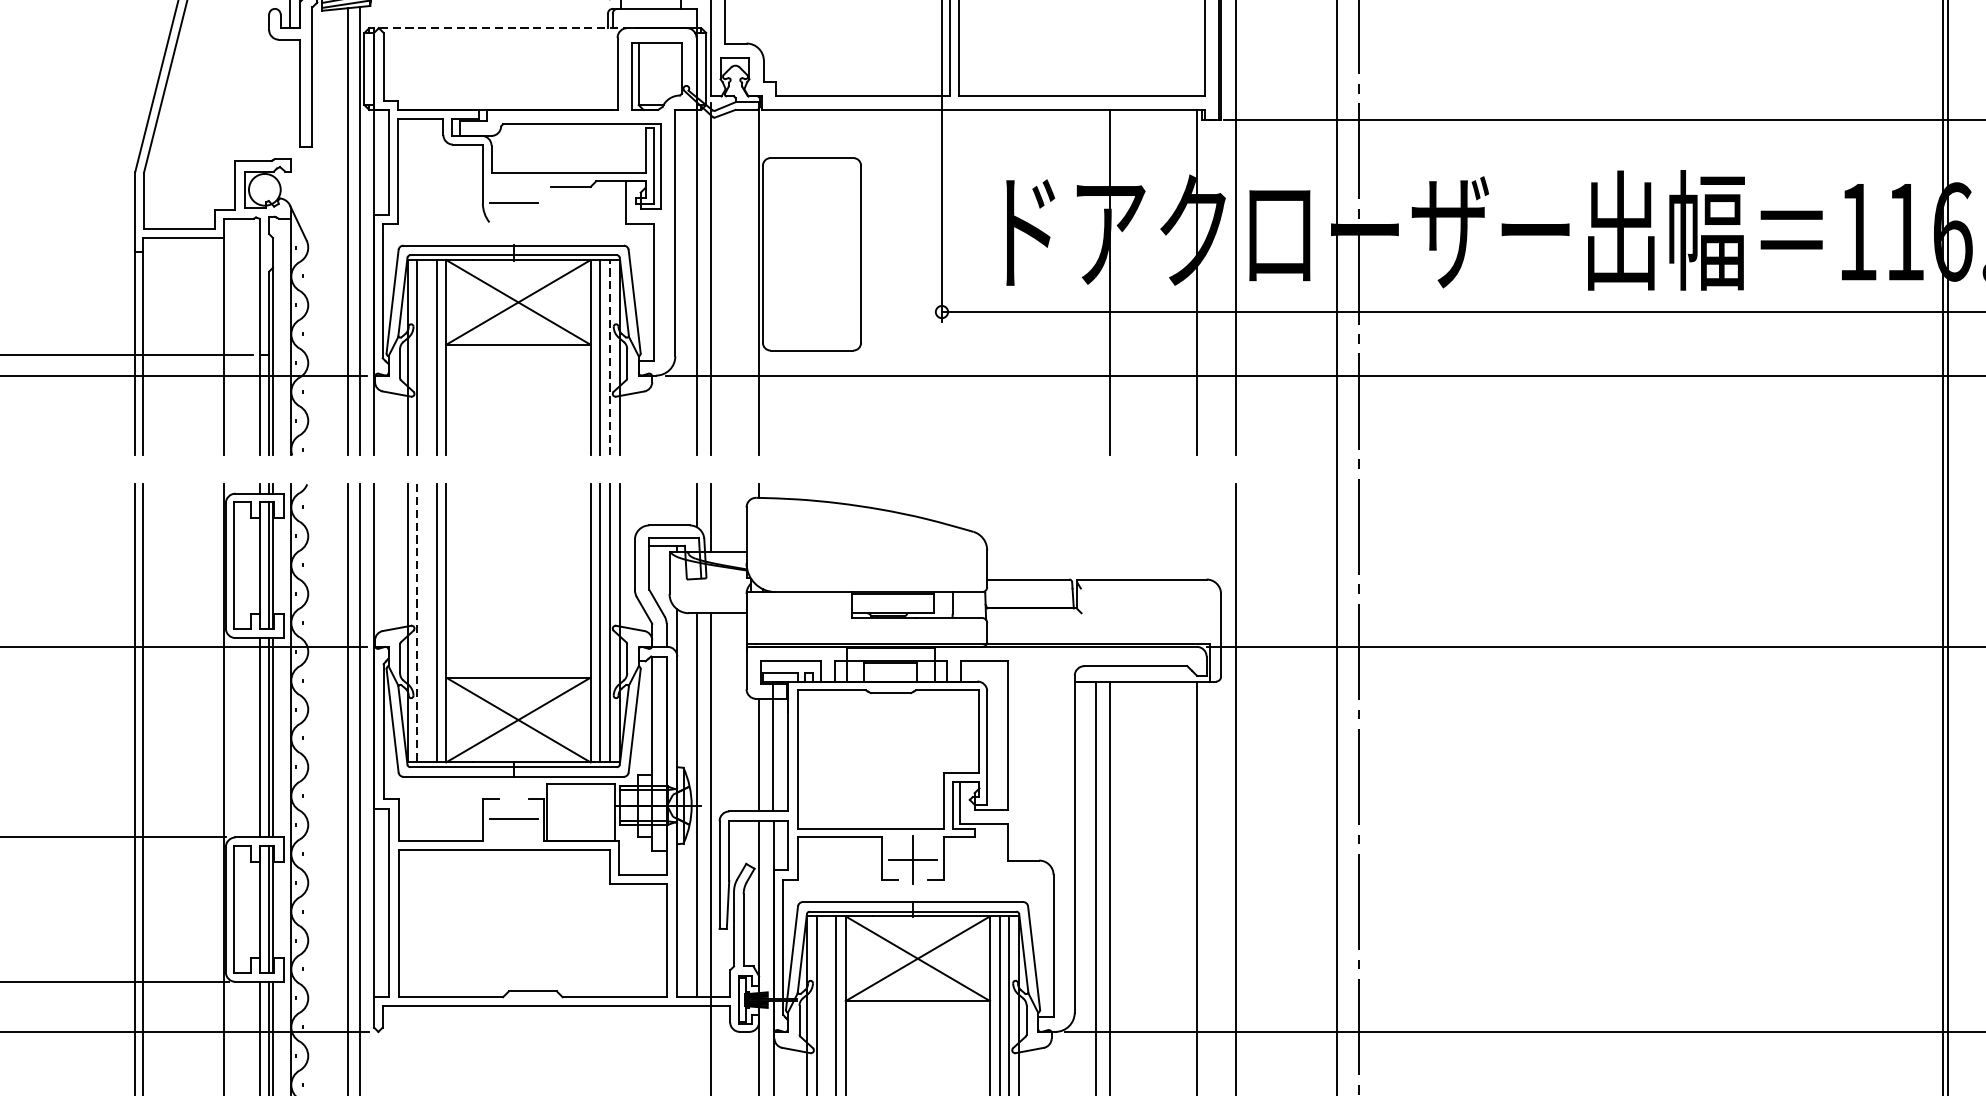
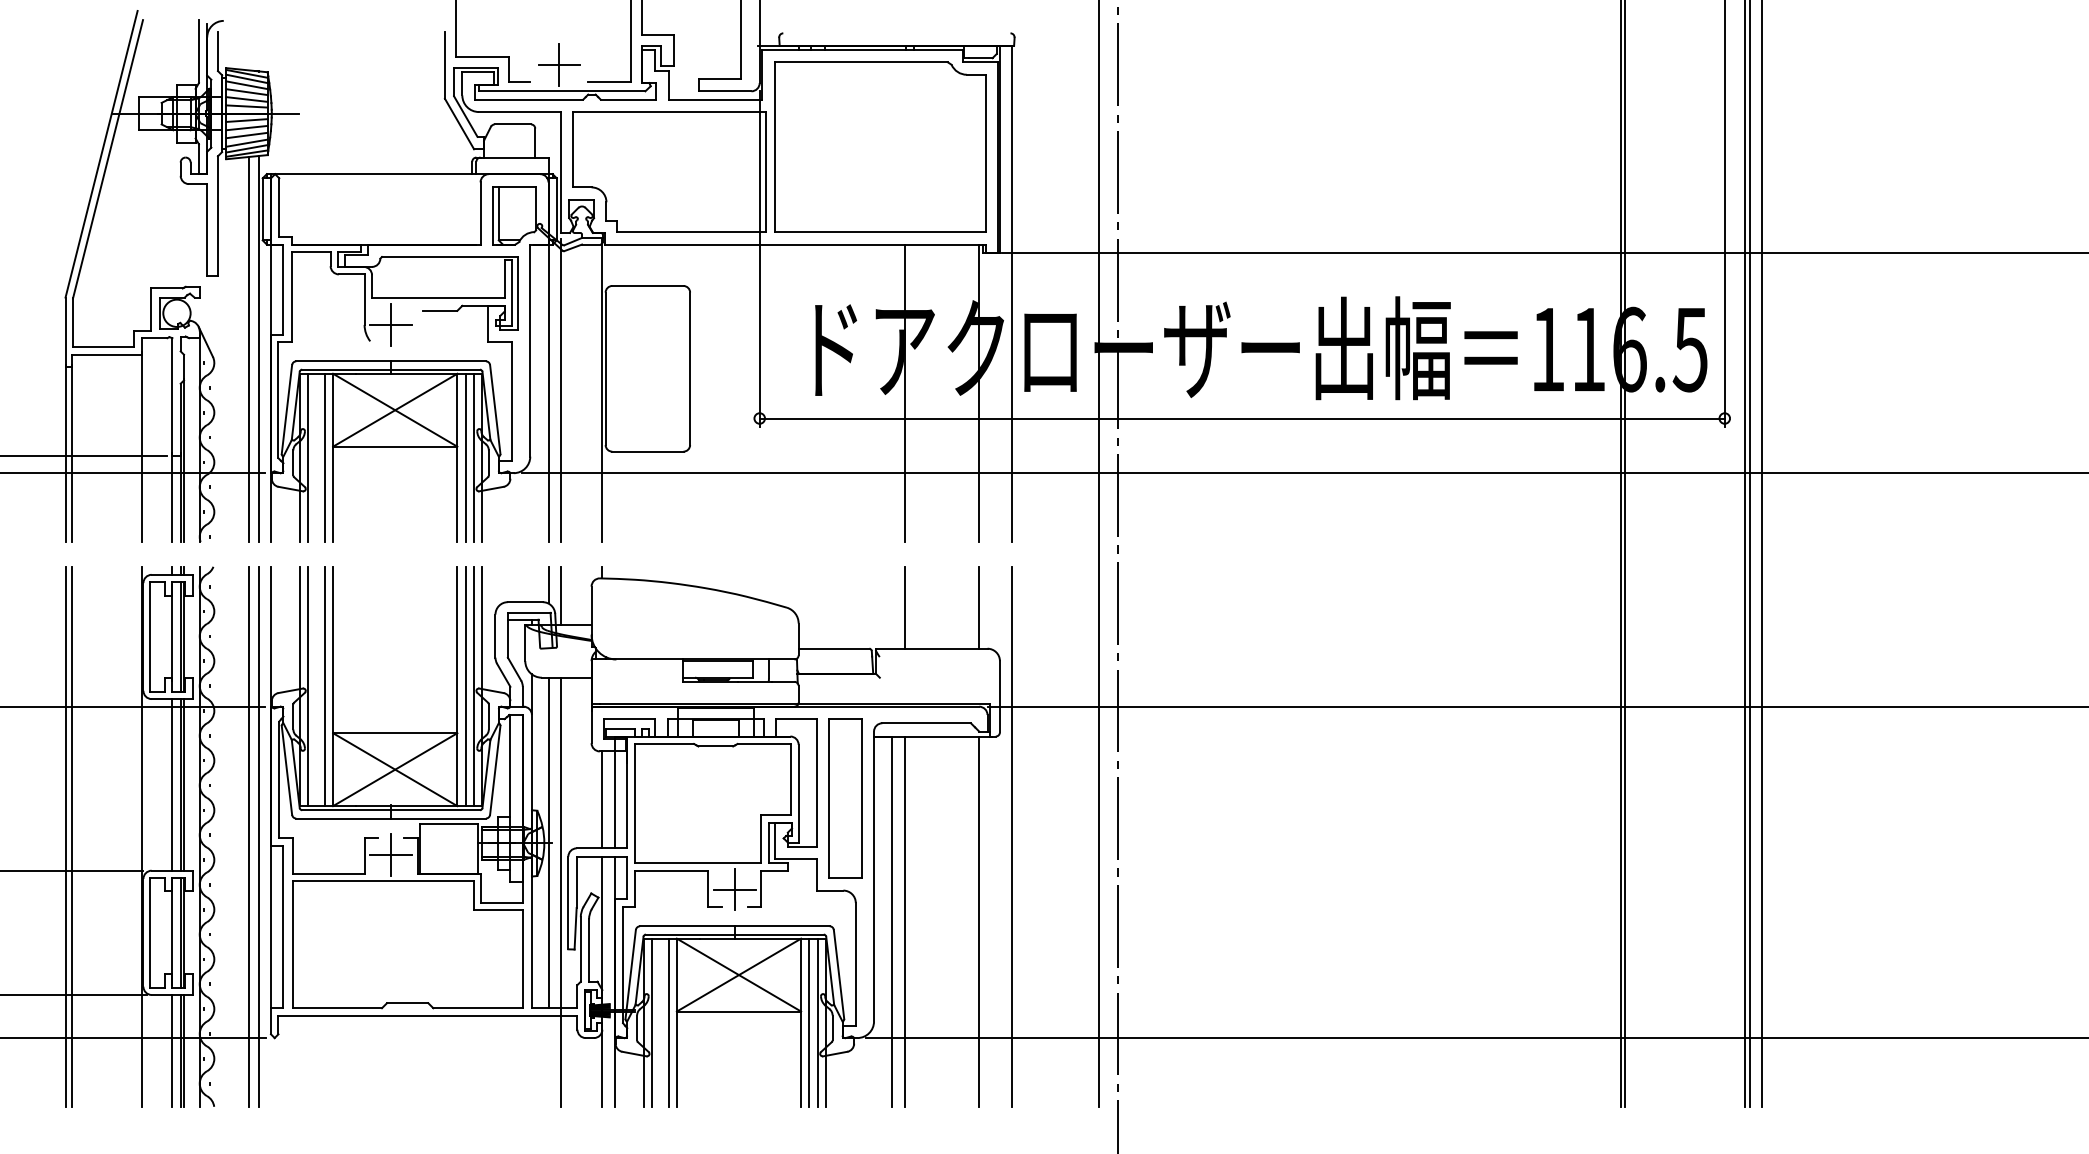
line: (508, 28) -> (386, 174), dashed -> solid
line: (514, 202) -> (391, 324), added
line: (609, 357) -> (473, 457), dashed -> solid
line: (1110, 531) -> (904, 607), added
line: (1197, 531) -> (979, 607), added
line: (417, 623) -> (308, 686), dashed -> solid
part: (1041, 753) -> (845, 798), added
line: (514, 818) -> (391, 854), added

